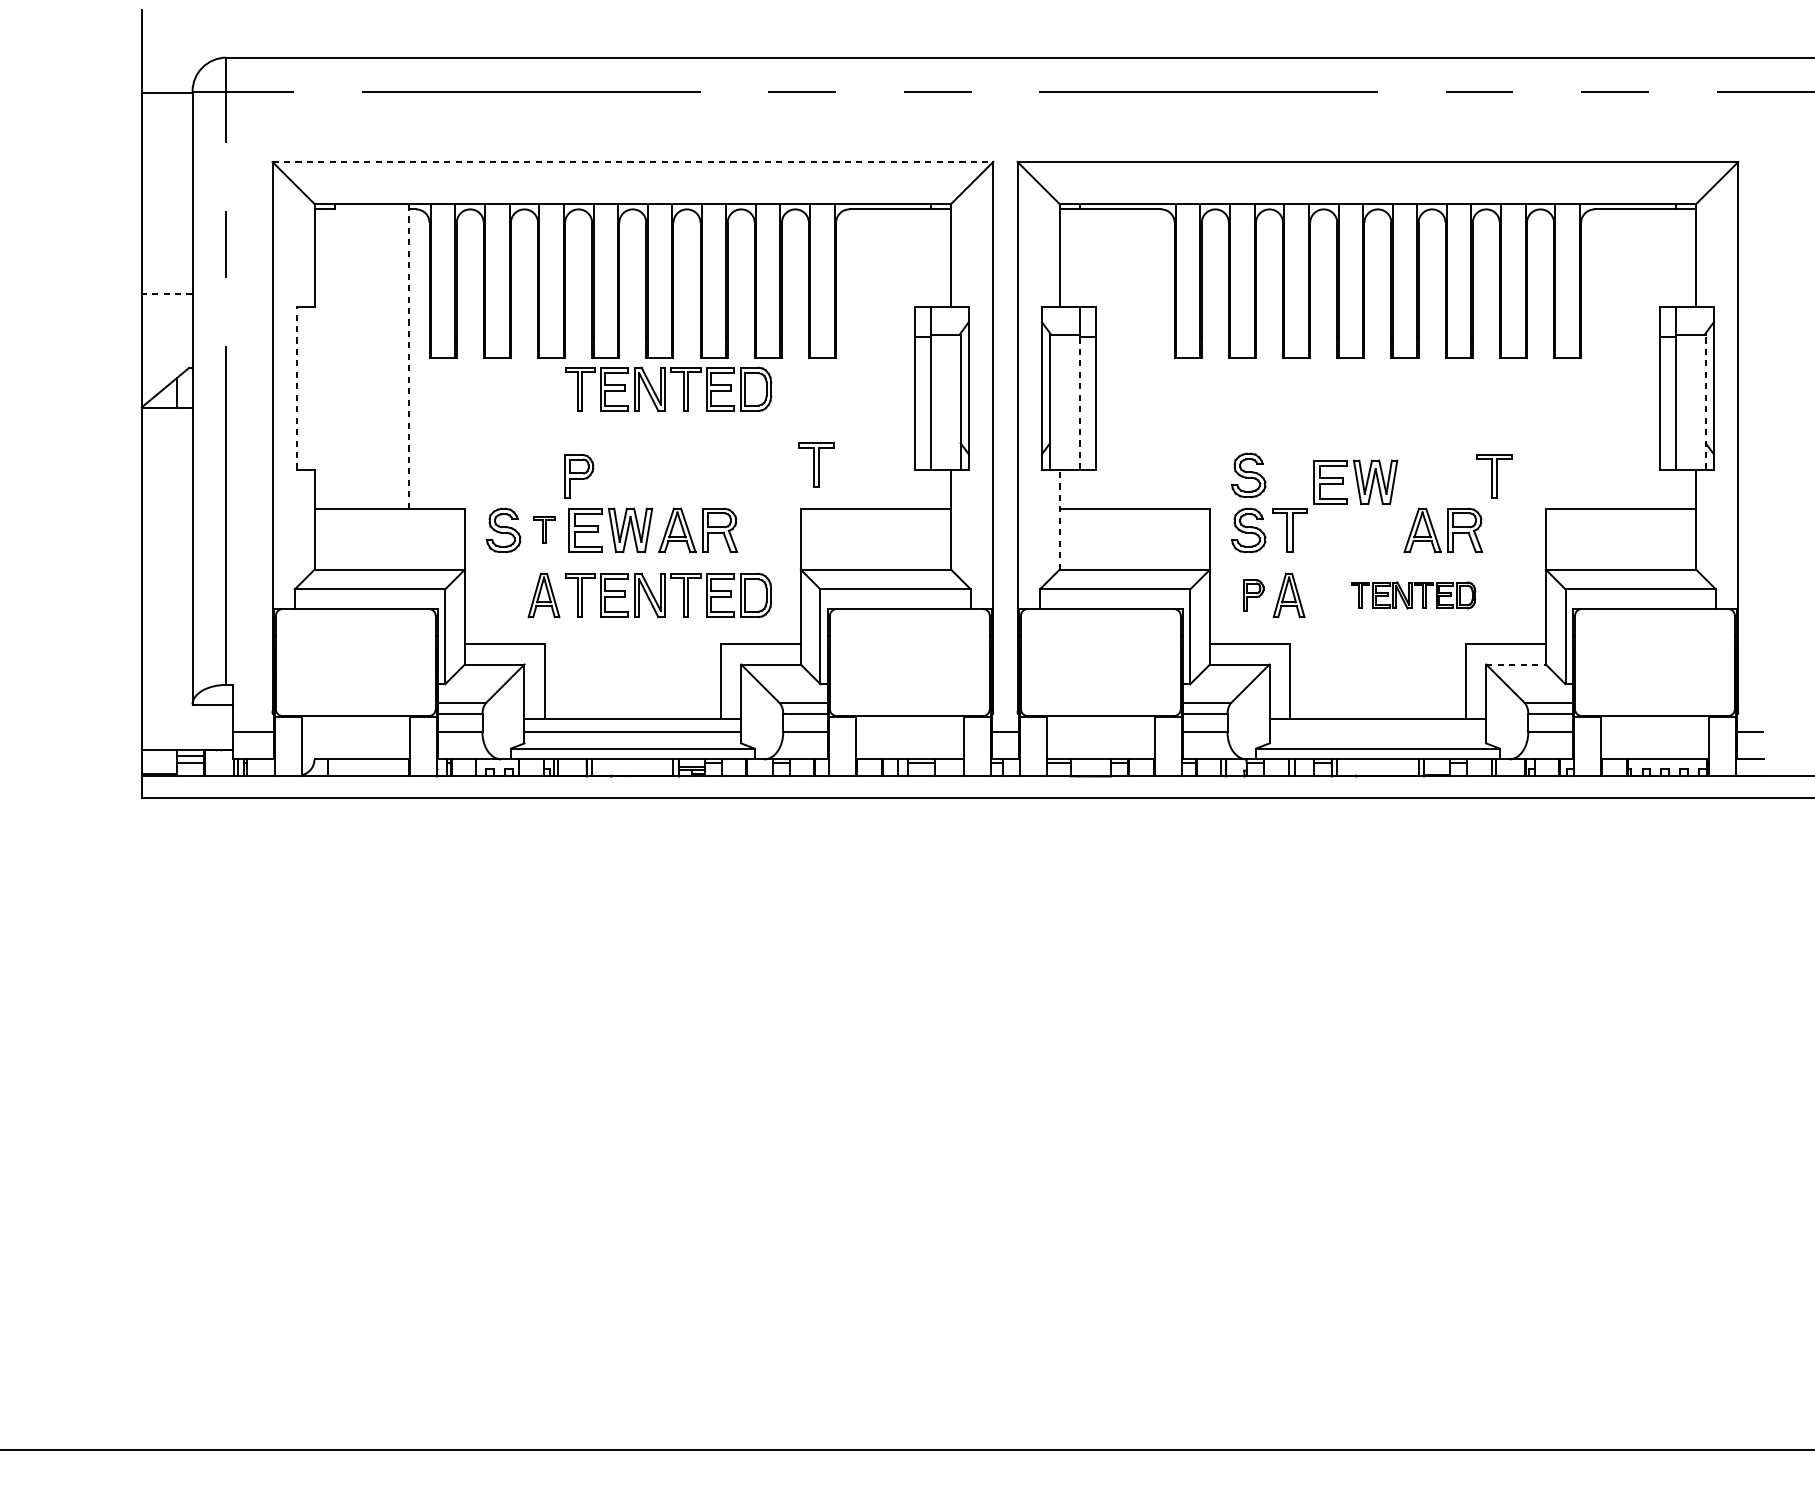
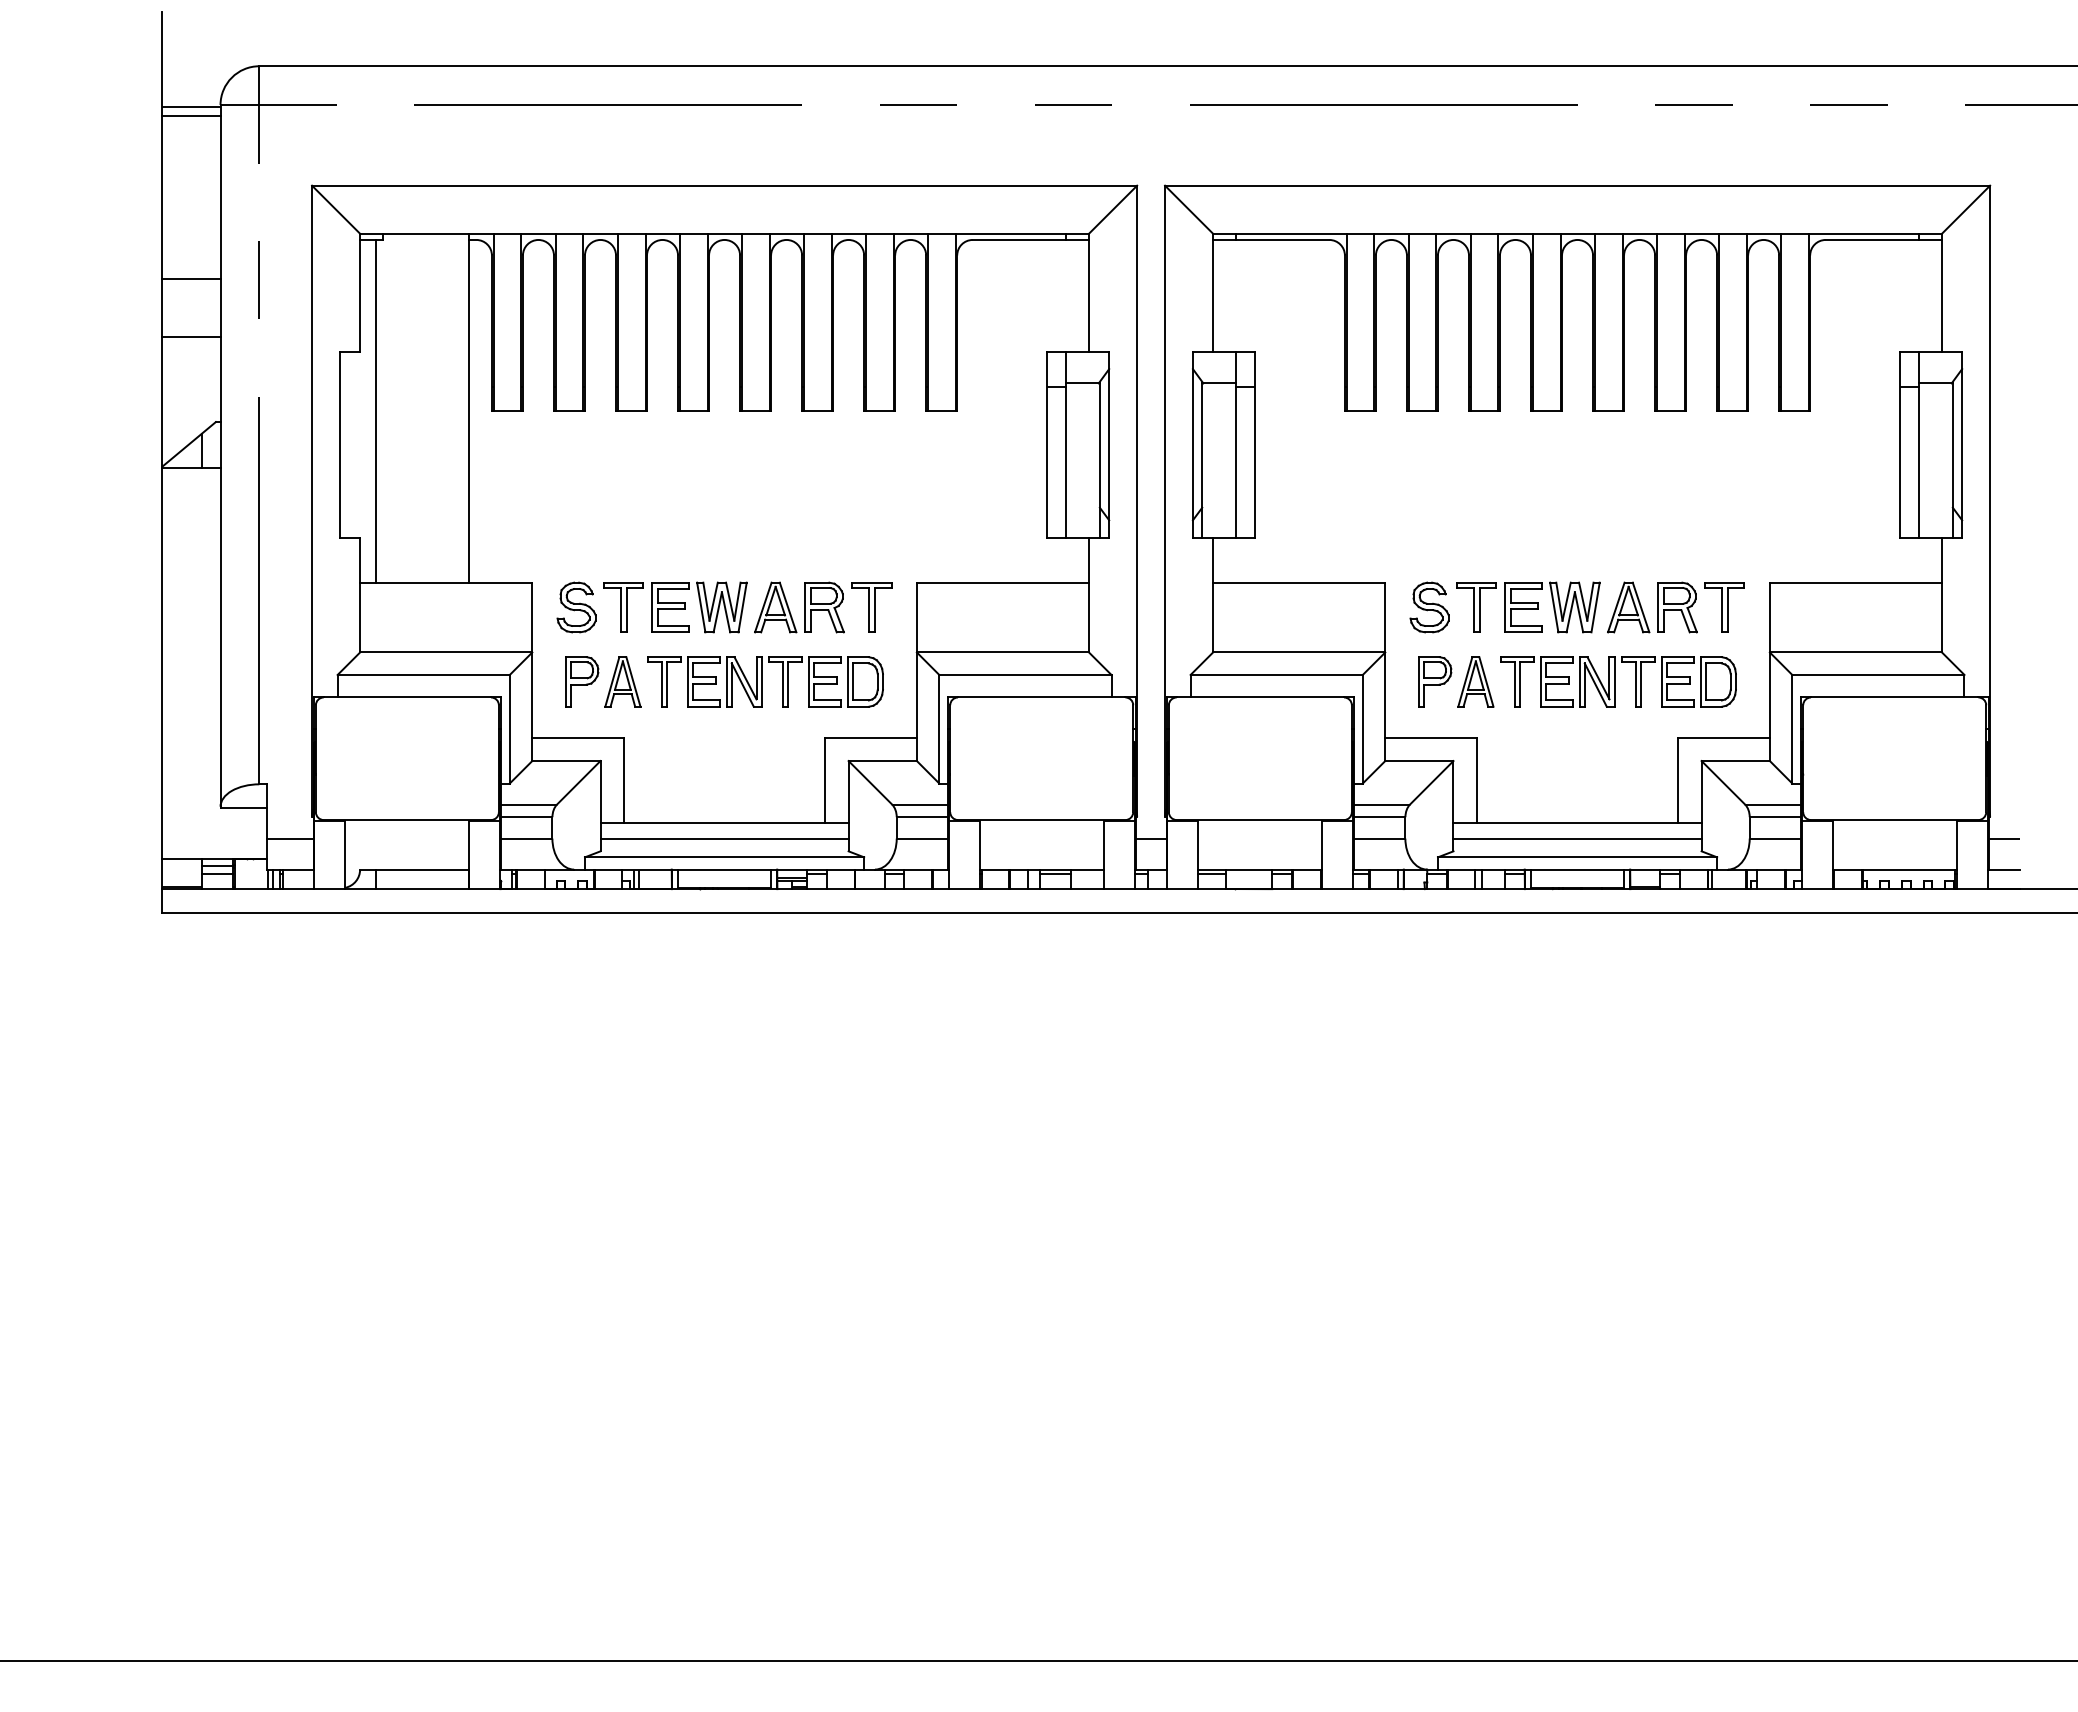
line: (167, 100) -> (191, 115), added
line: (632, 161) -> (724, 185), dashed -> solid
line: (167, 243) -> (191, 279), added
line: (166, 293) -> (190, 336), dashed -> solid
line: (409, 355) -> (468, 407), dashed -> solid
line: (327, 358) -> (375, 410), added
line: (296, 388) -> (339, 444), dashed -> solid
part: (668, 388) -> (765, 445), removed
line: (1705, 402) -> (1952, 460), dashed -> solid
line: (1080, 403) -> (1236, 462), dashed -> solid
part: (816, 464) -> (871, 607), moved
part: (1248, 475) -> (1429, 544), removed
part: (579, 476) -> (582, 681), moved
part: (1494, 476) -> (1724, 607), moved
part: (1356, 482) -> (1552, 607), moved
line: (1059, 519) -> (1213, 594), dashed -> solid
part: (544, 530) -> (623, 607), size x1.67
part: (1253, 595) -> (1435, 681), size x1.43
part: (1413, 595) -> (1618, 681), size x1.67
line: (1516, 664) -> (1736, 761), dashed -> solid
line: (1377, 732) -> (1577, 838), added

